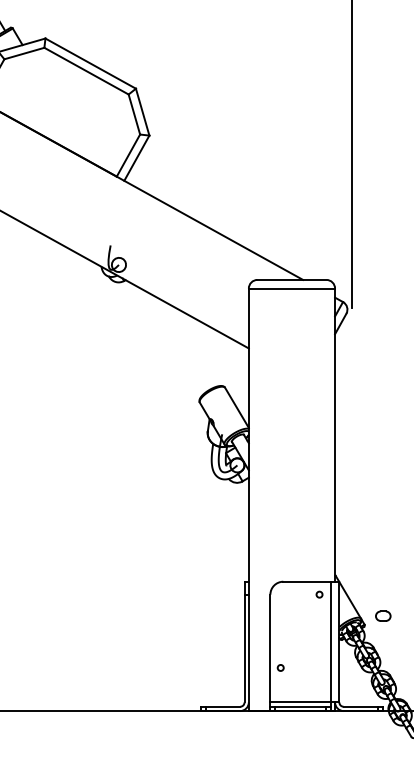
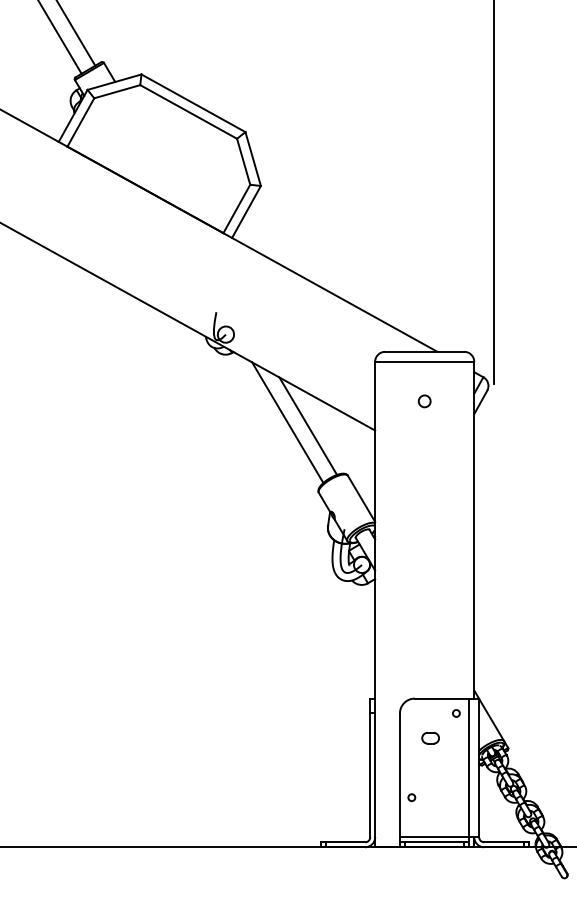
circle: (291, 323) -> (424, 401), added
line: (172, 341) -> (287, 422), added
line: (190, 344) -> (308, 425), added
part: (383, 616) -> (430, 738), moved

